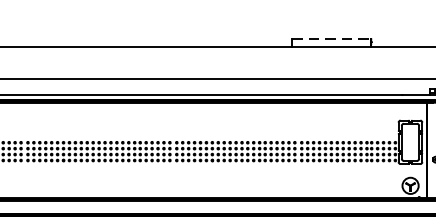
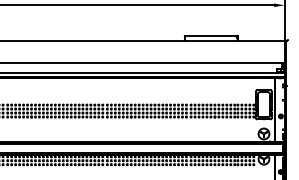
line: (332, 38) -> (211, 35), dashed -> solid

